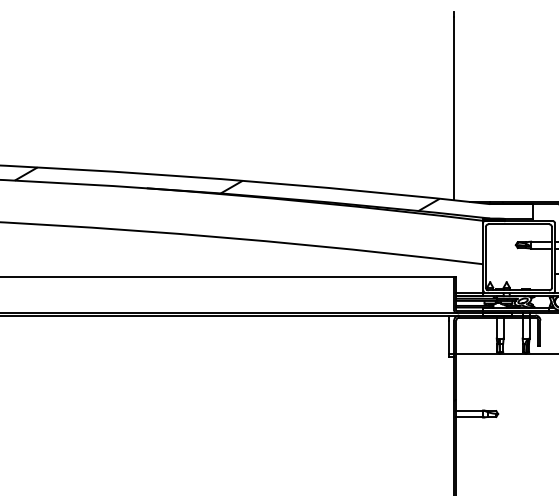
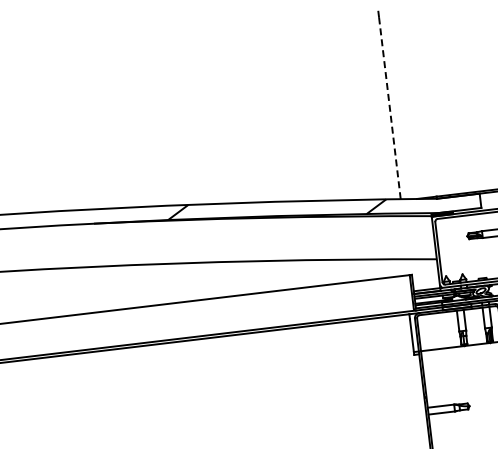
line: (454, 108) -> (390, 108), solid -> dashed

